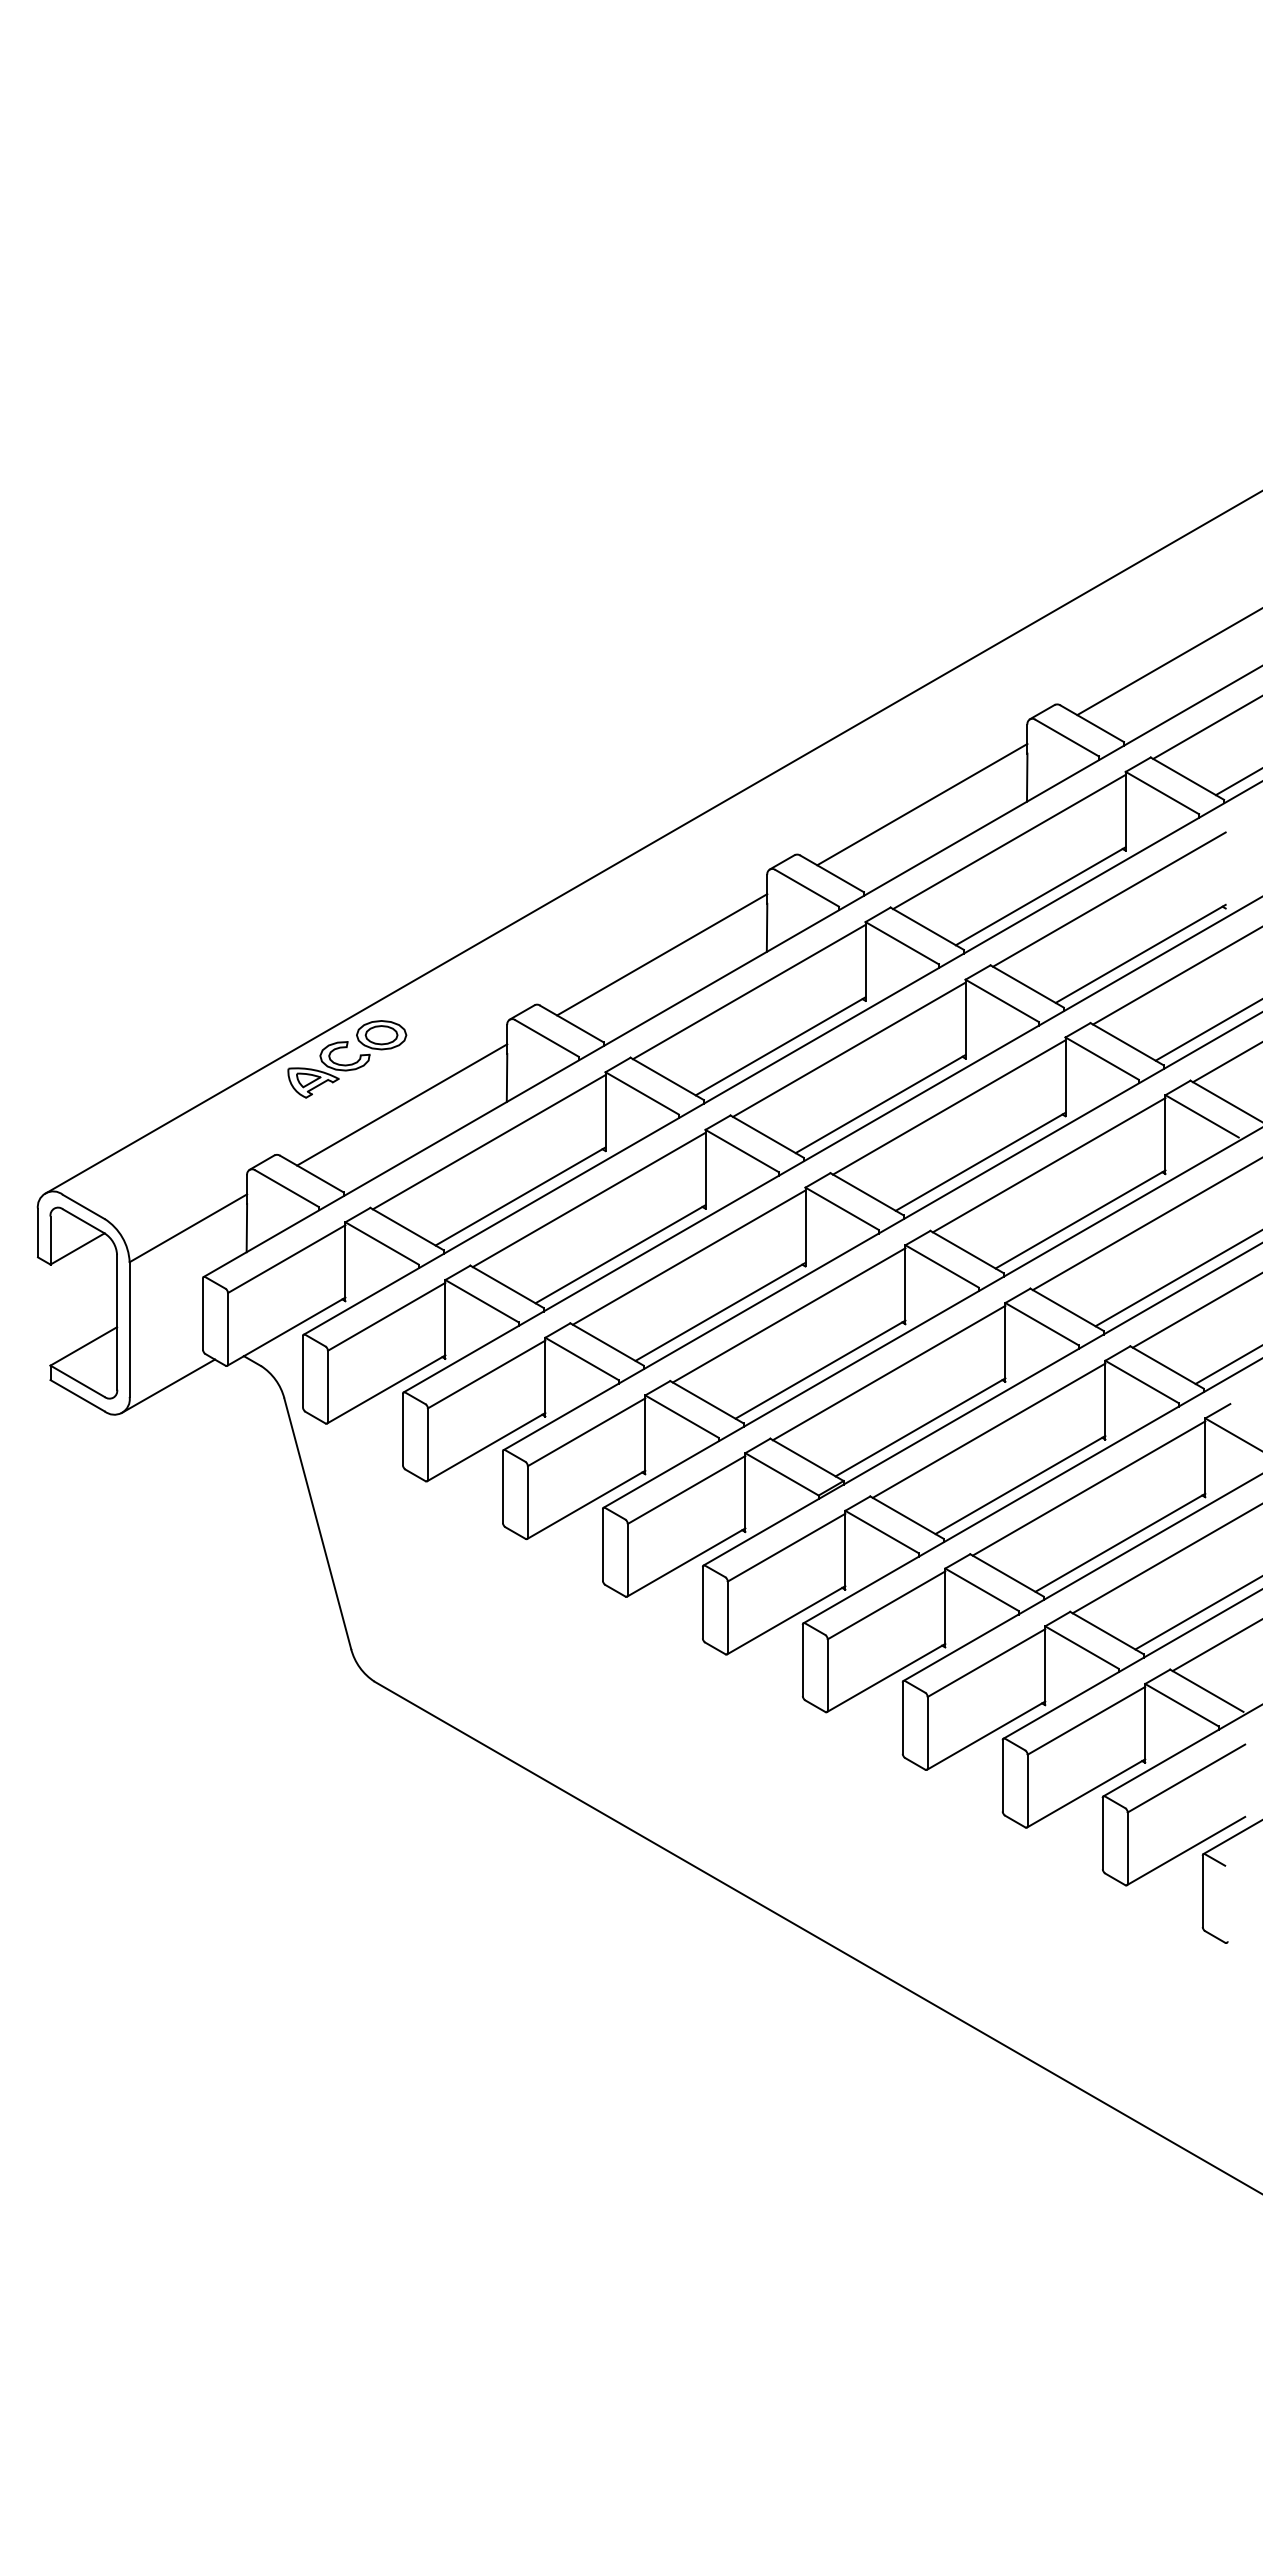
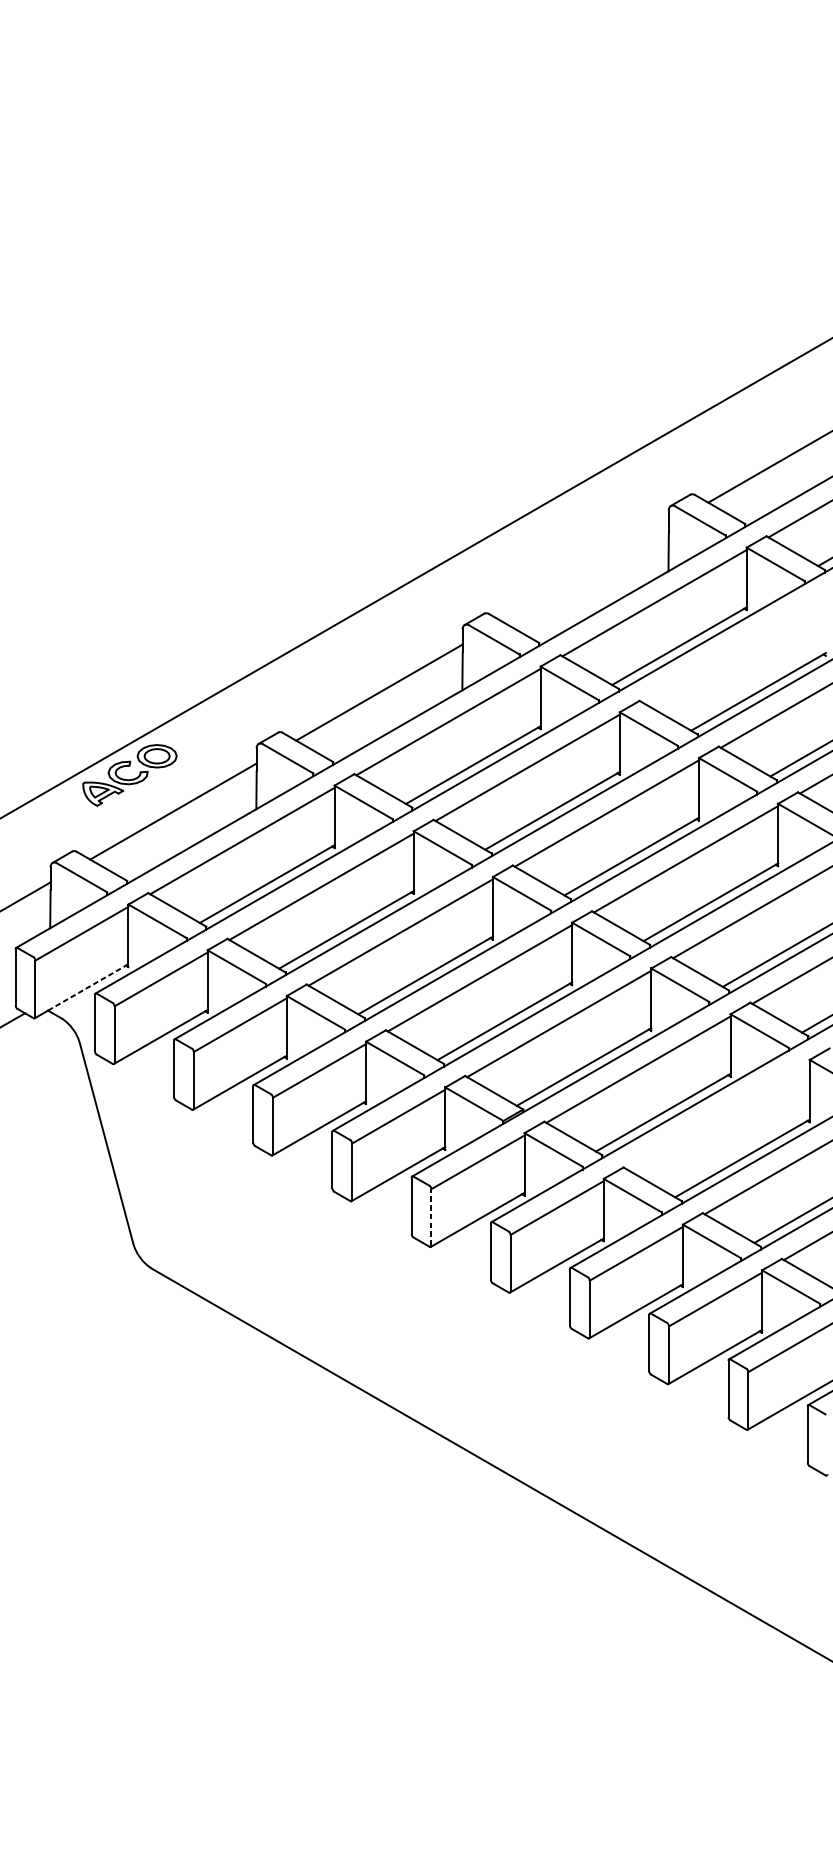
line: (922, 804) -> (585, 573), removed
line: (1109, 899) -> (733, 648), removed
line: (294, 1326) -> (88, 987), solid -> dashed
line: (1088, 1488) -> (717, 1115), removed
line: (727, 1617) -> (431, 1217), solid -> dashed

